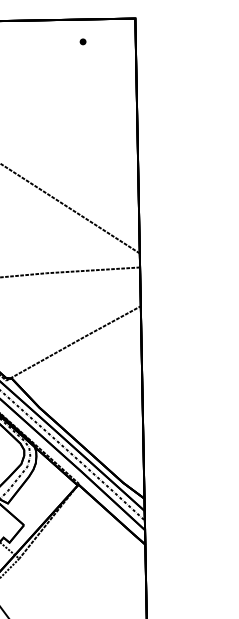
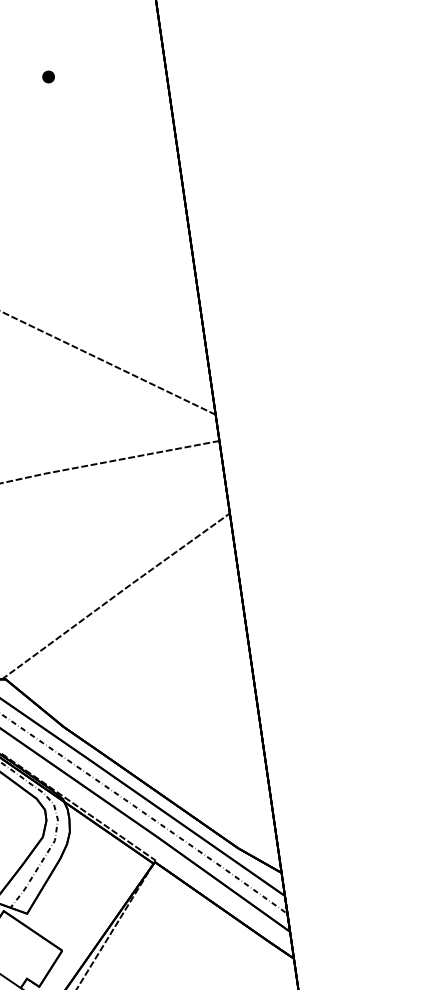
part: (82, 41) -> (47, 76), moved

